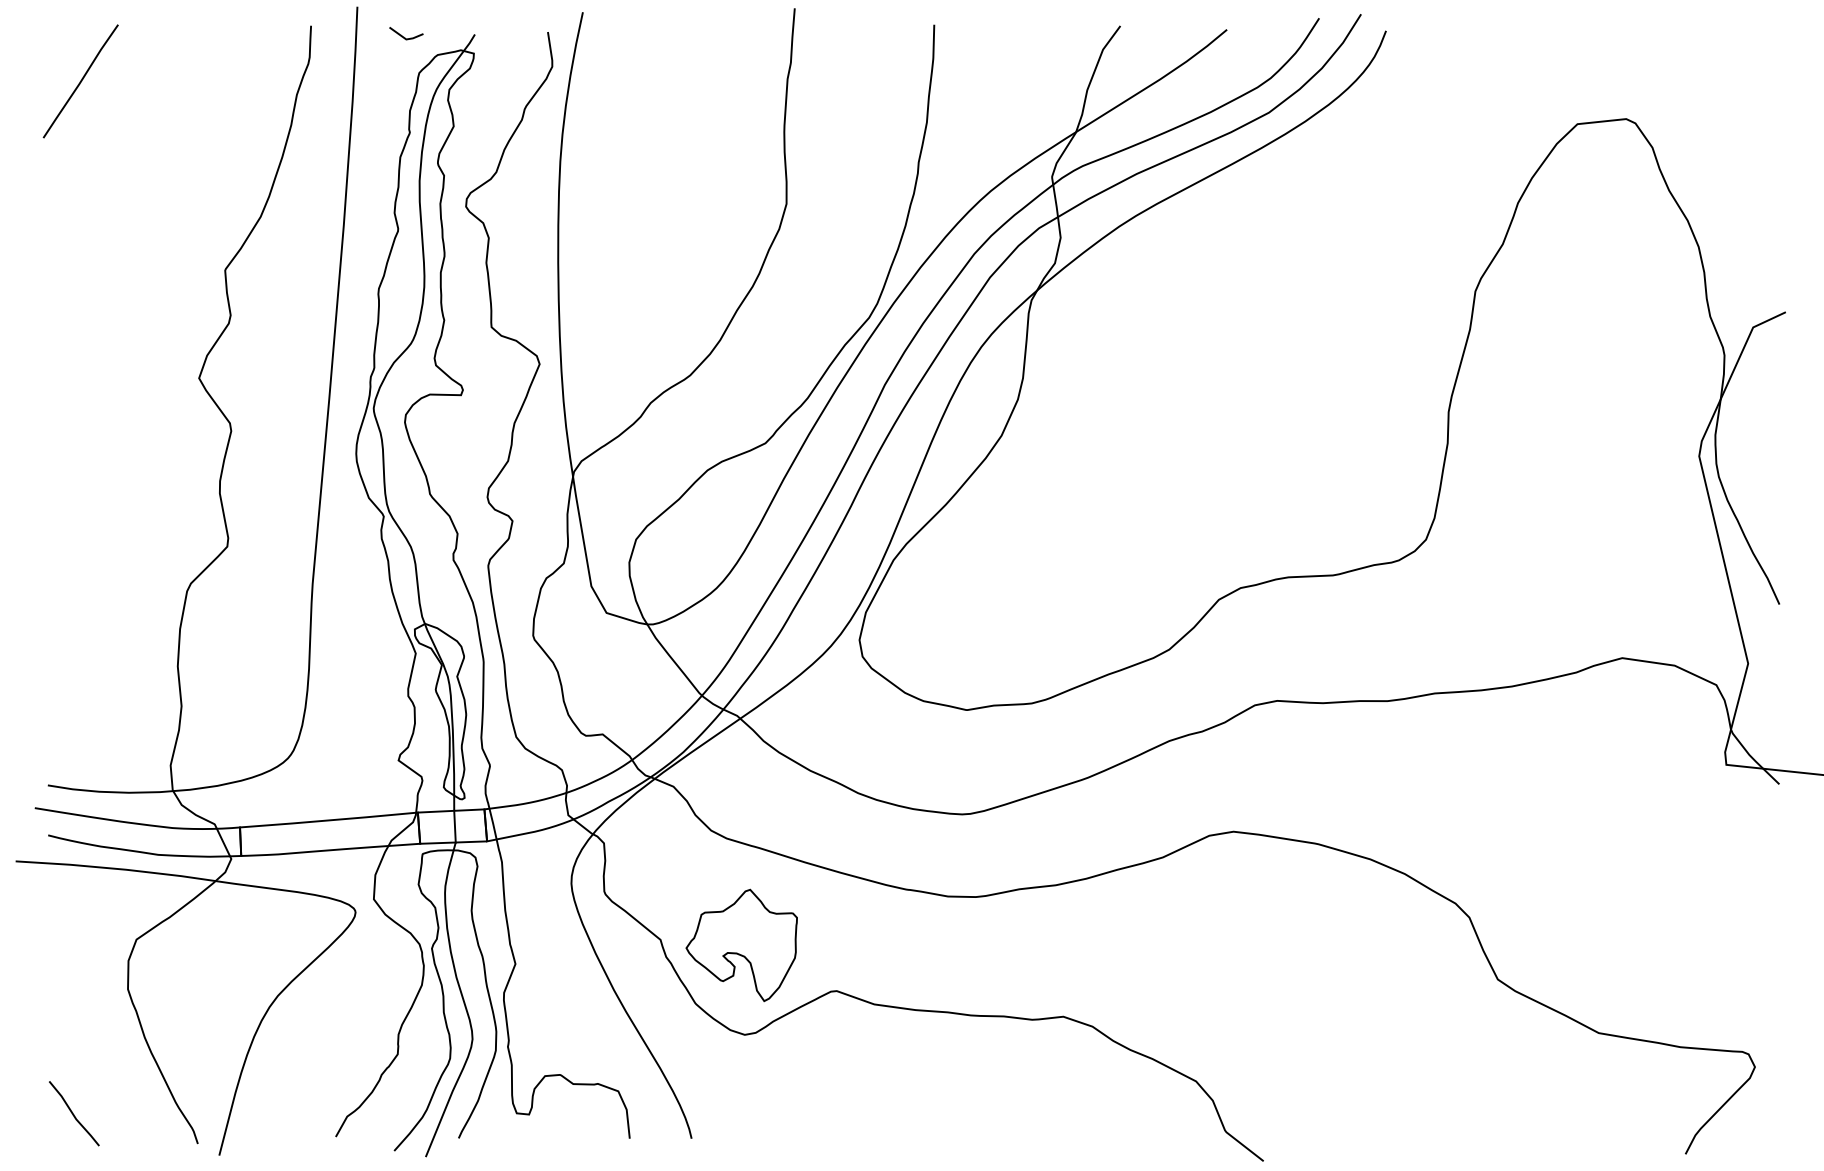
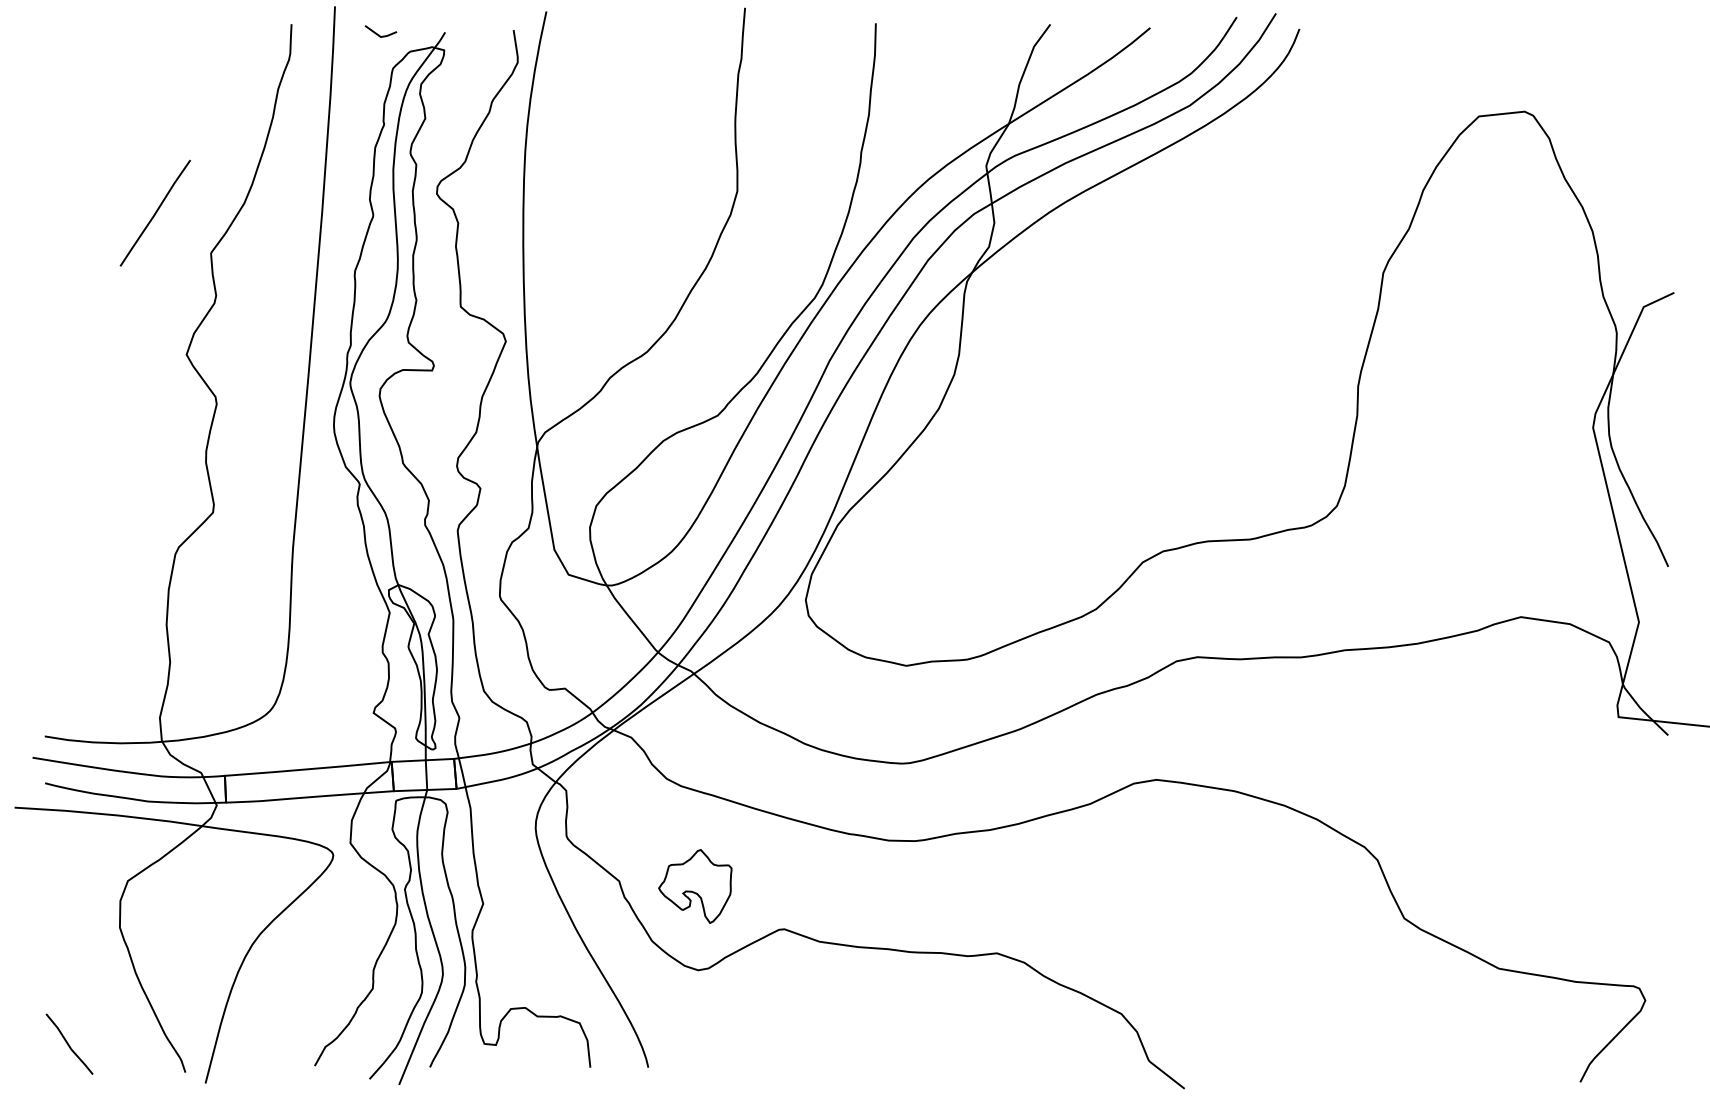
line: (80, 81) -> (155, 213), moved
part: (741, 945) -> (695, 886), size x0.7

